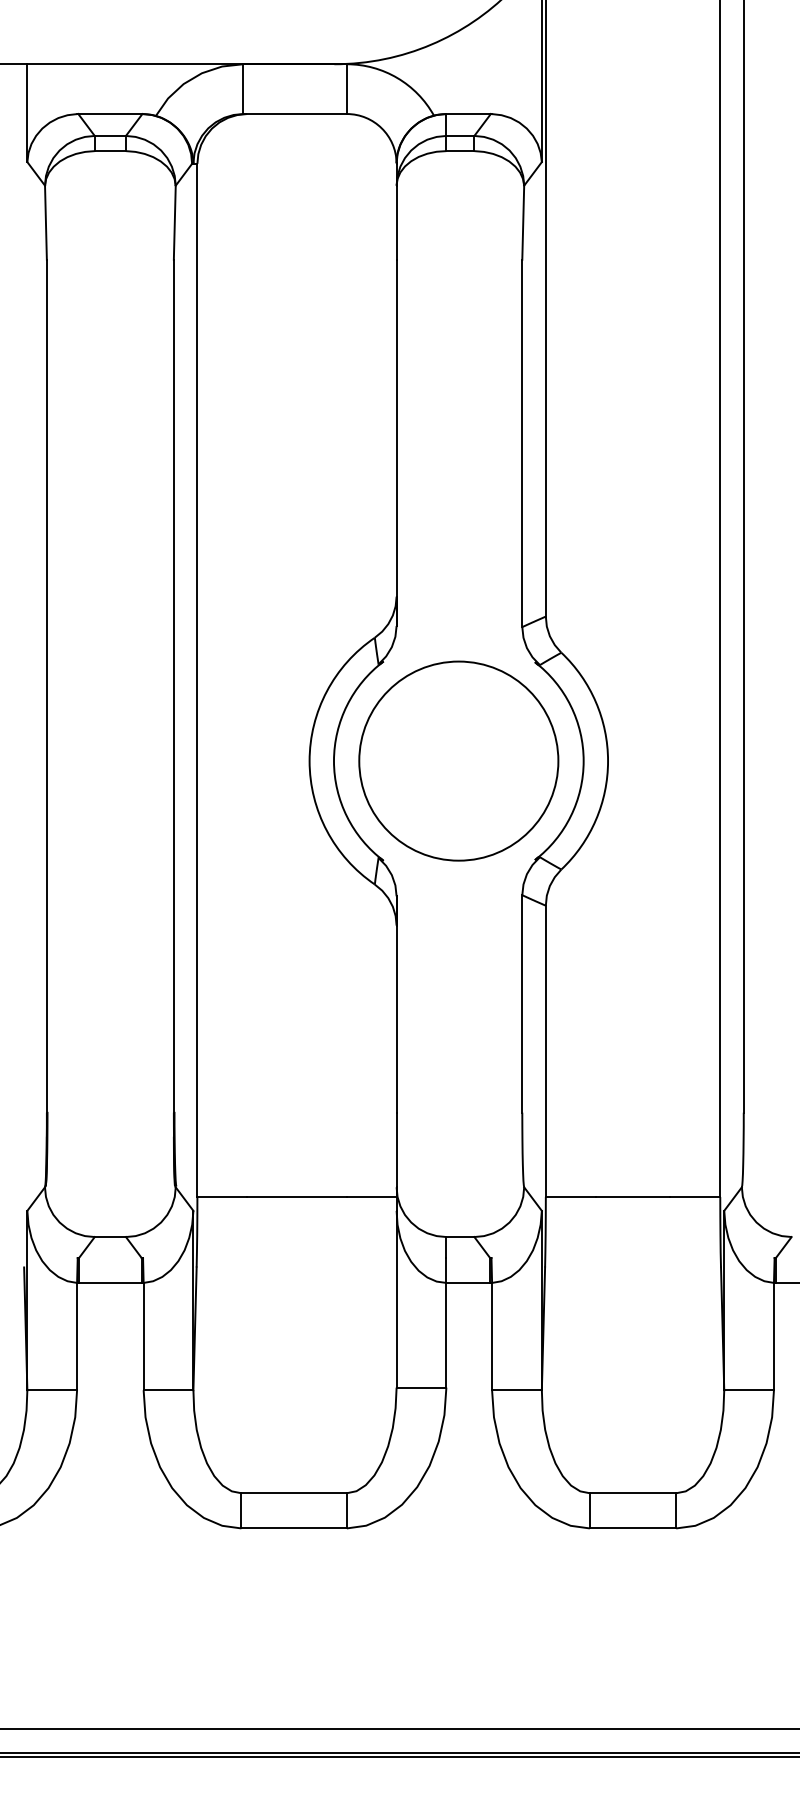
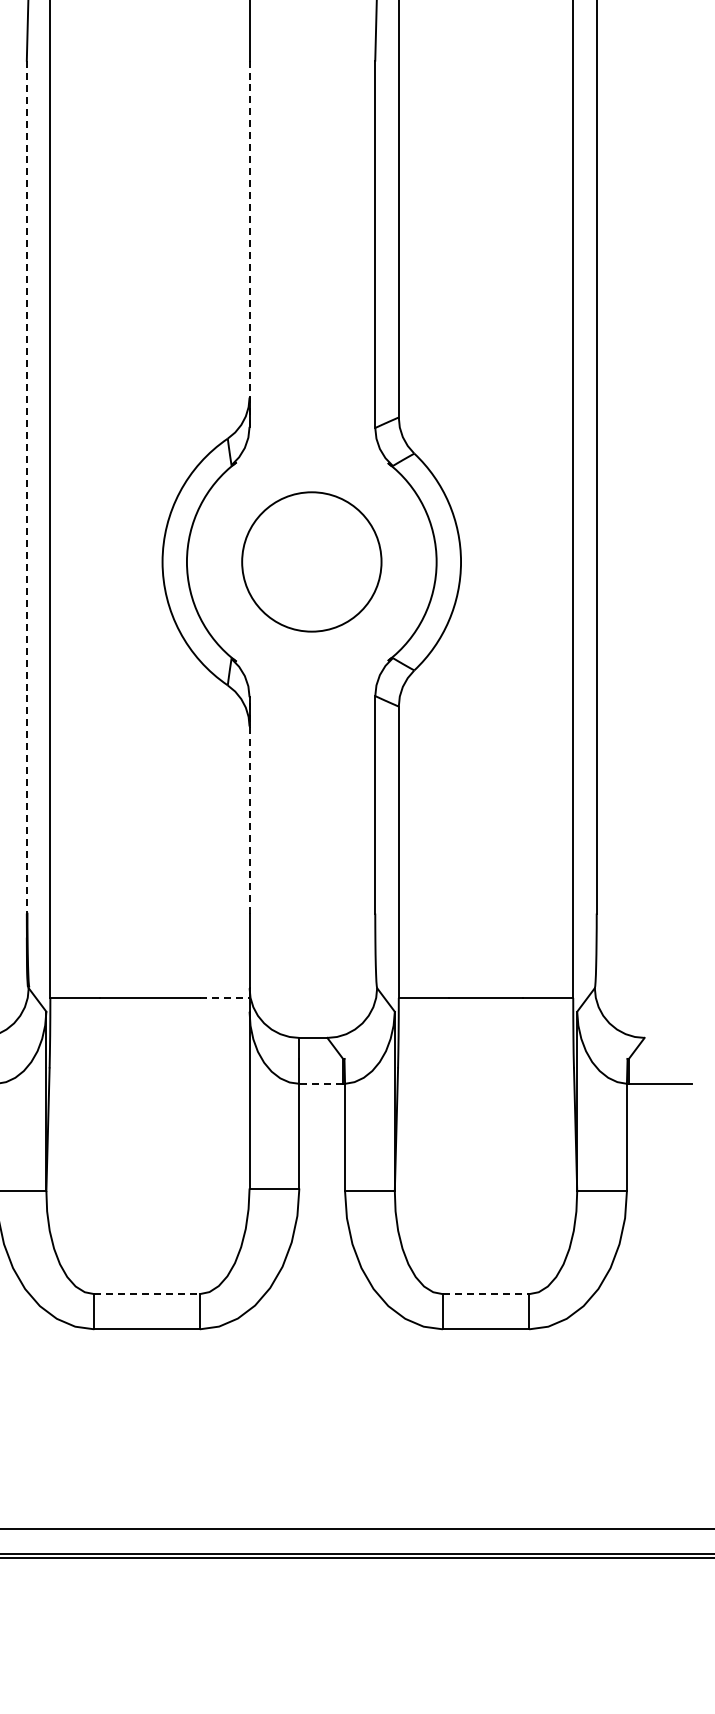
line: (396, 442) -> (249, 243), solid -> dashed
line: (173, 686) -> (26, 487), solid -> dashed
circle: (458, 760) -> (311, 561), size x0.7
line: (396, 1003) -> (249, 804), solid -> dashed
line: (371, 1197) -> (224, 998), solid -> dashed
line: (468, 1282) -> (321, 1083), solid -> dashed
line: (294, 1493) -> (147, 1294), solid -> dashed
line: (633, 1493) -> (486, 1294), solid -> dashed

